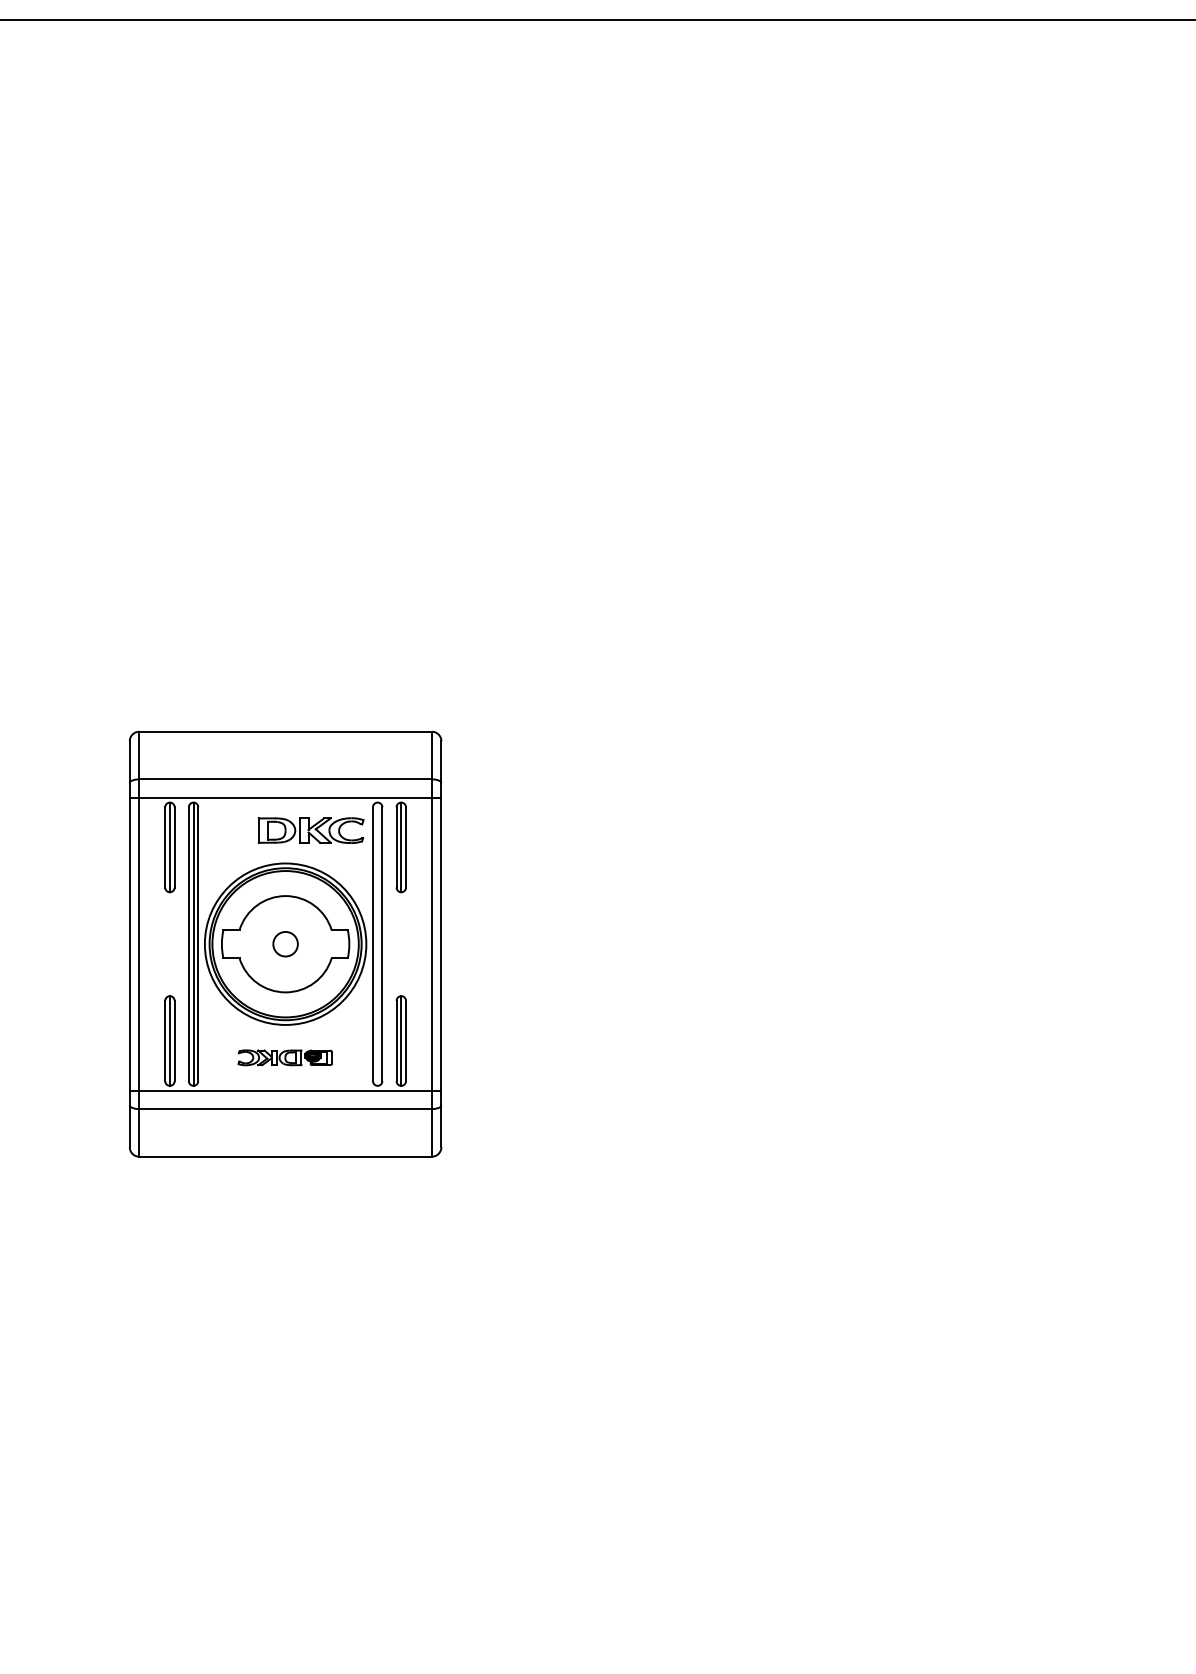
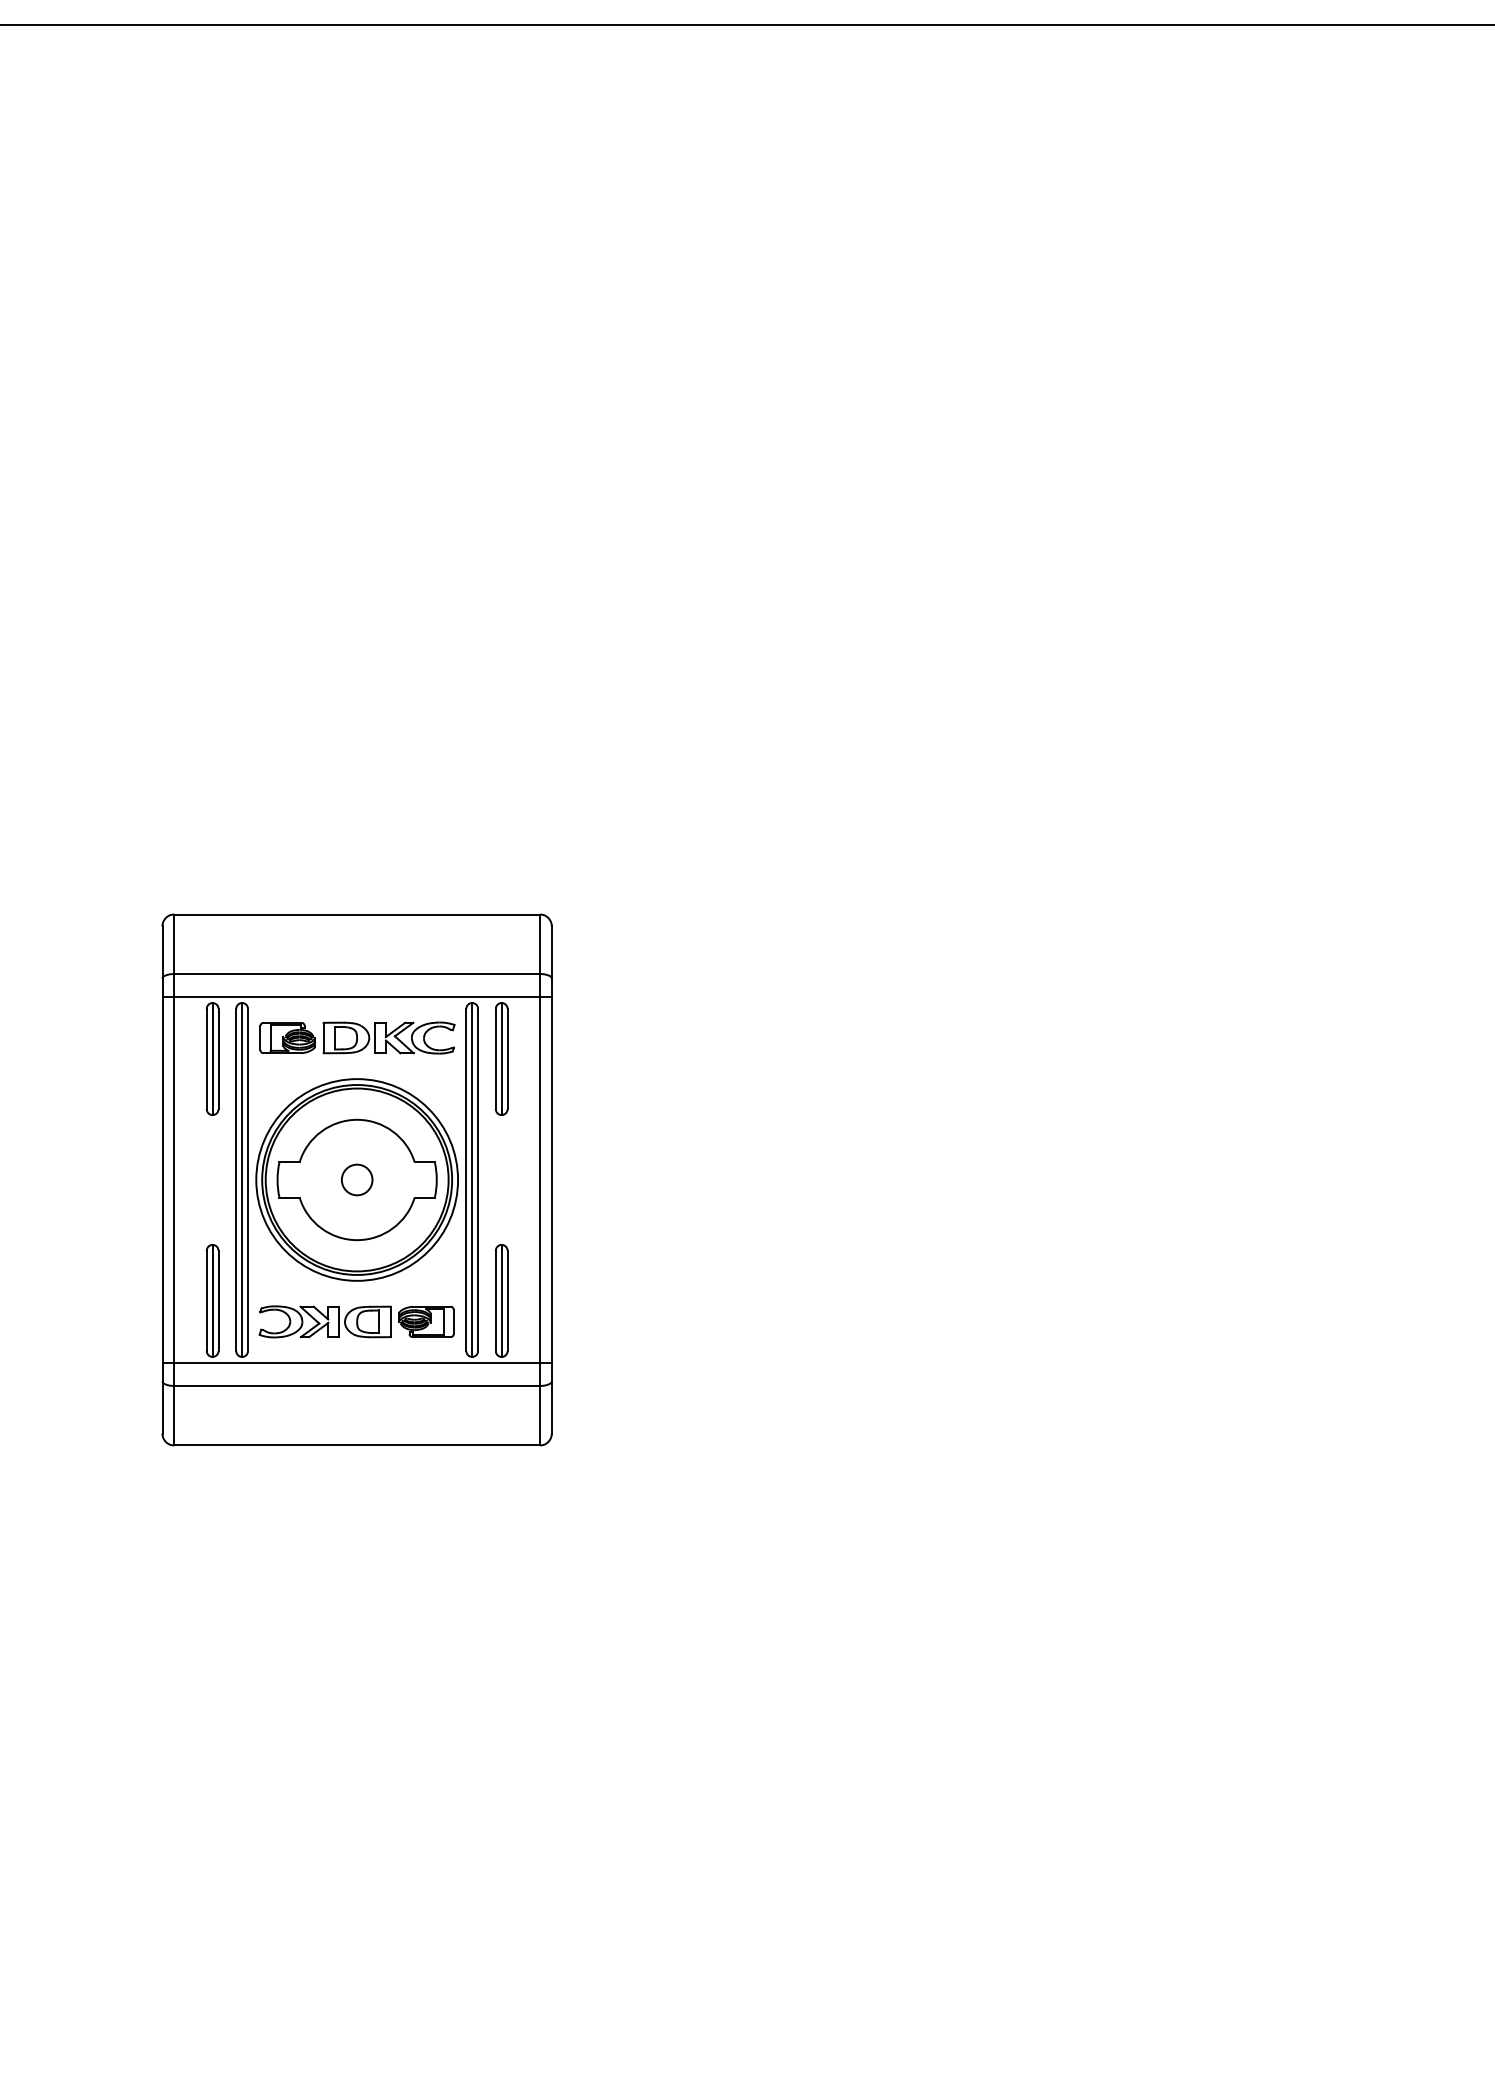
part: (229, 830) -> (287, 1037), added
line: (377, 943) -> (472, 1179), added
part: (285, 1057) -> (356, 1321), size x1.67

